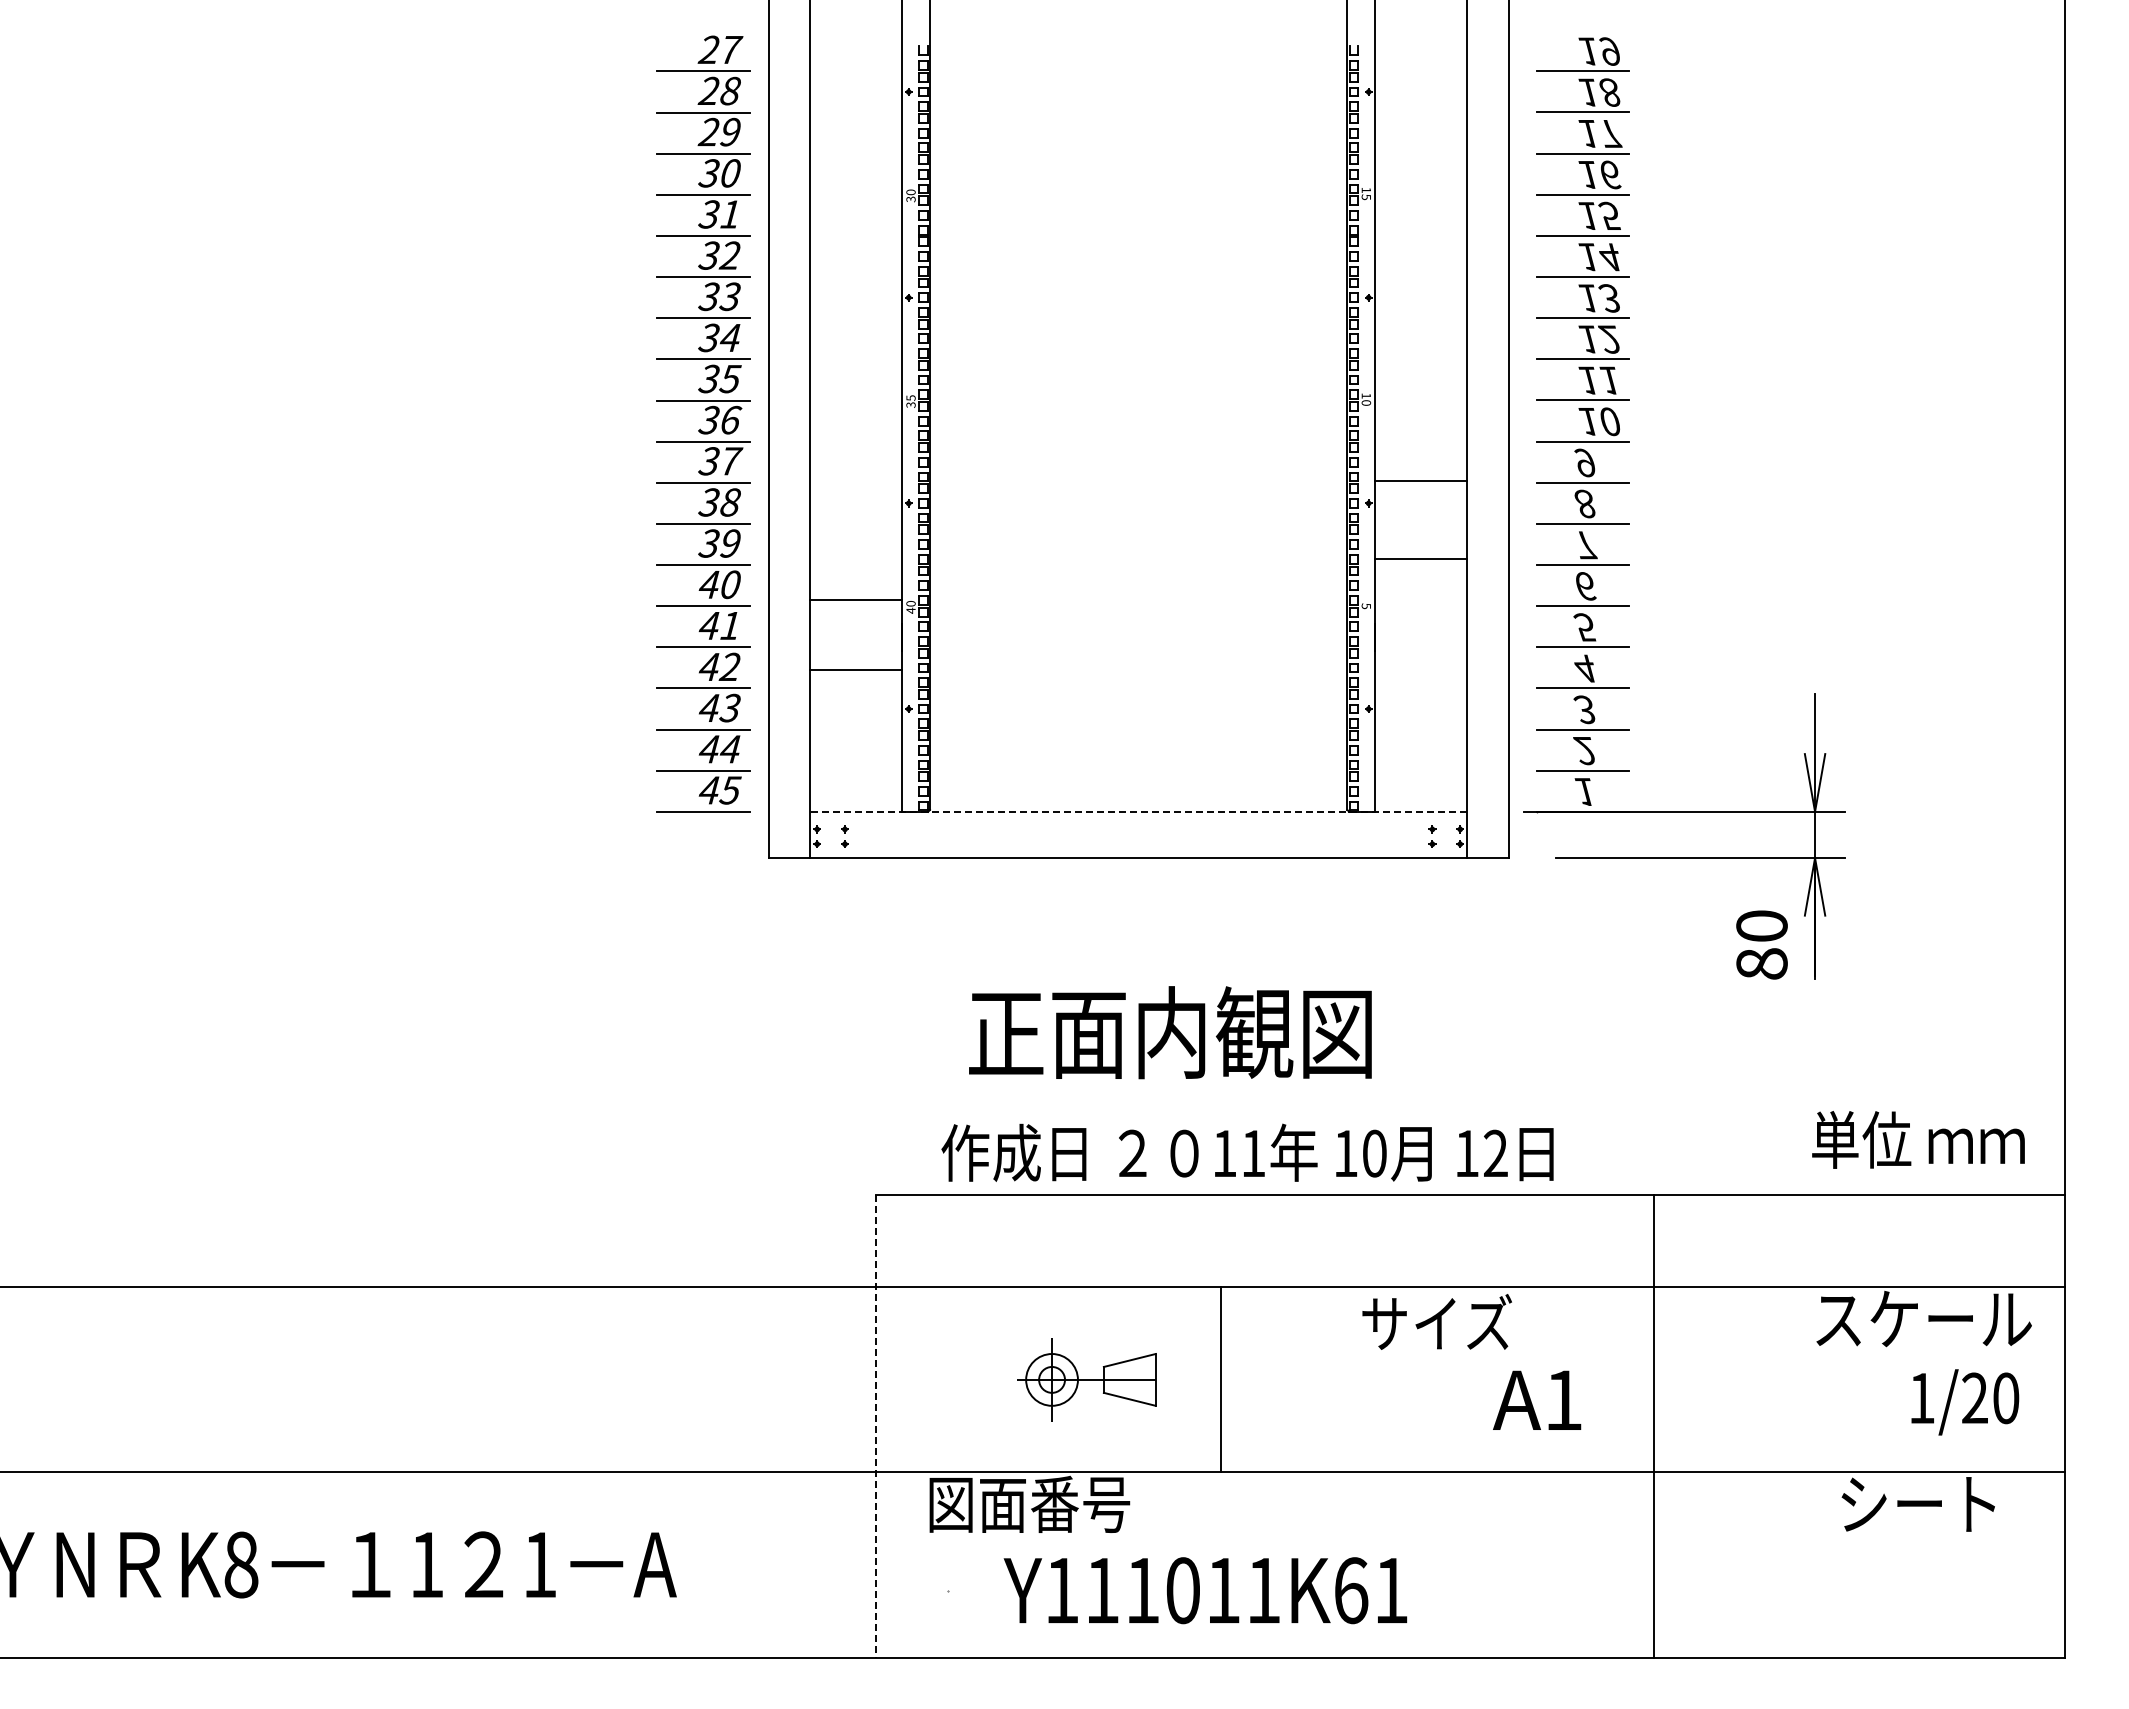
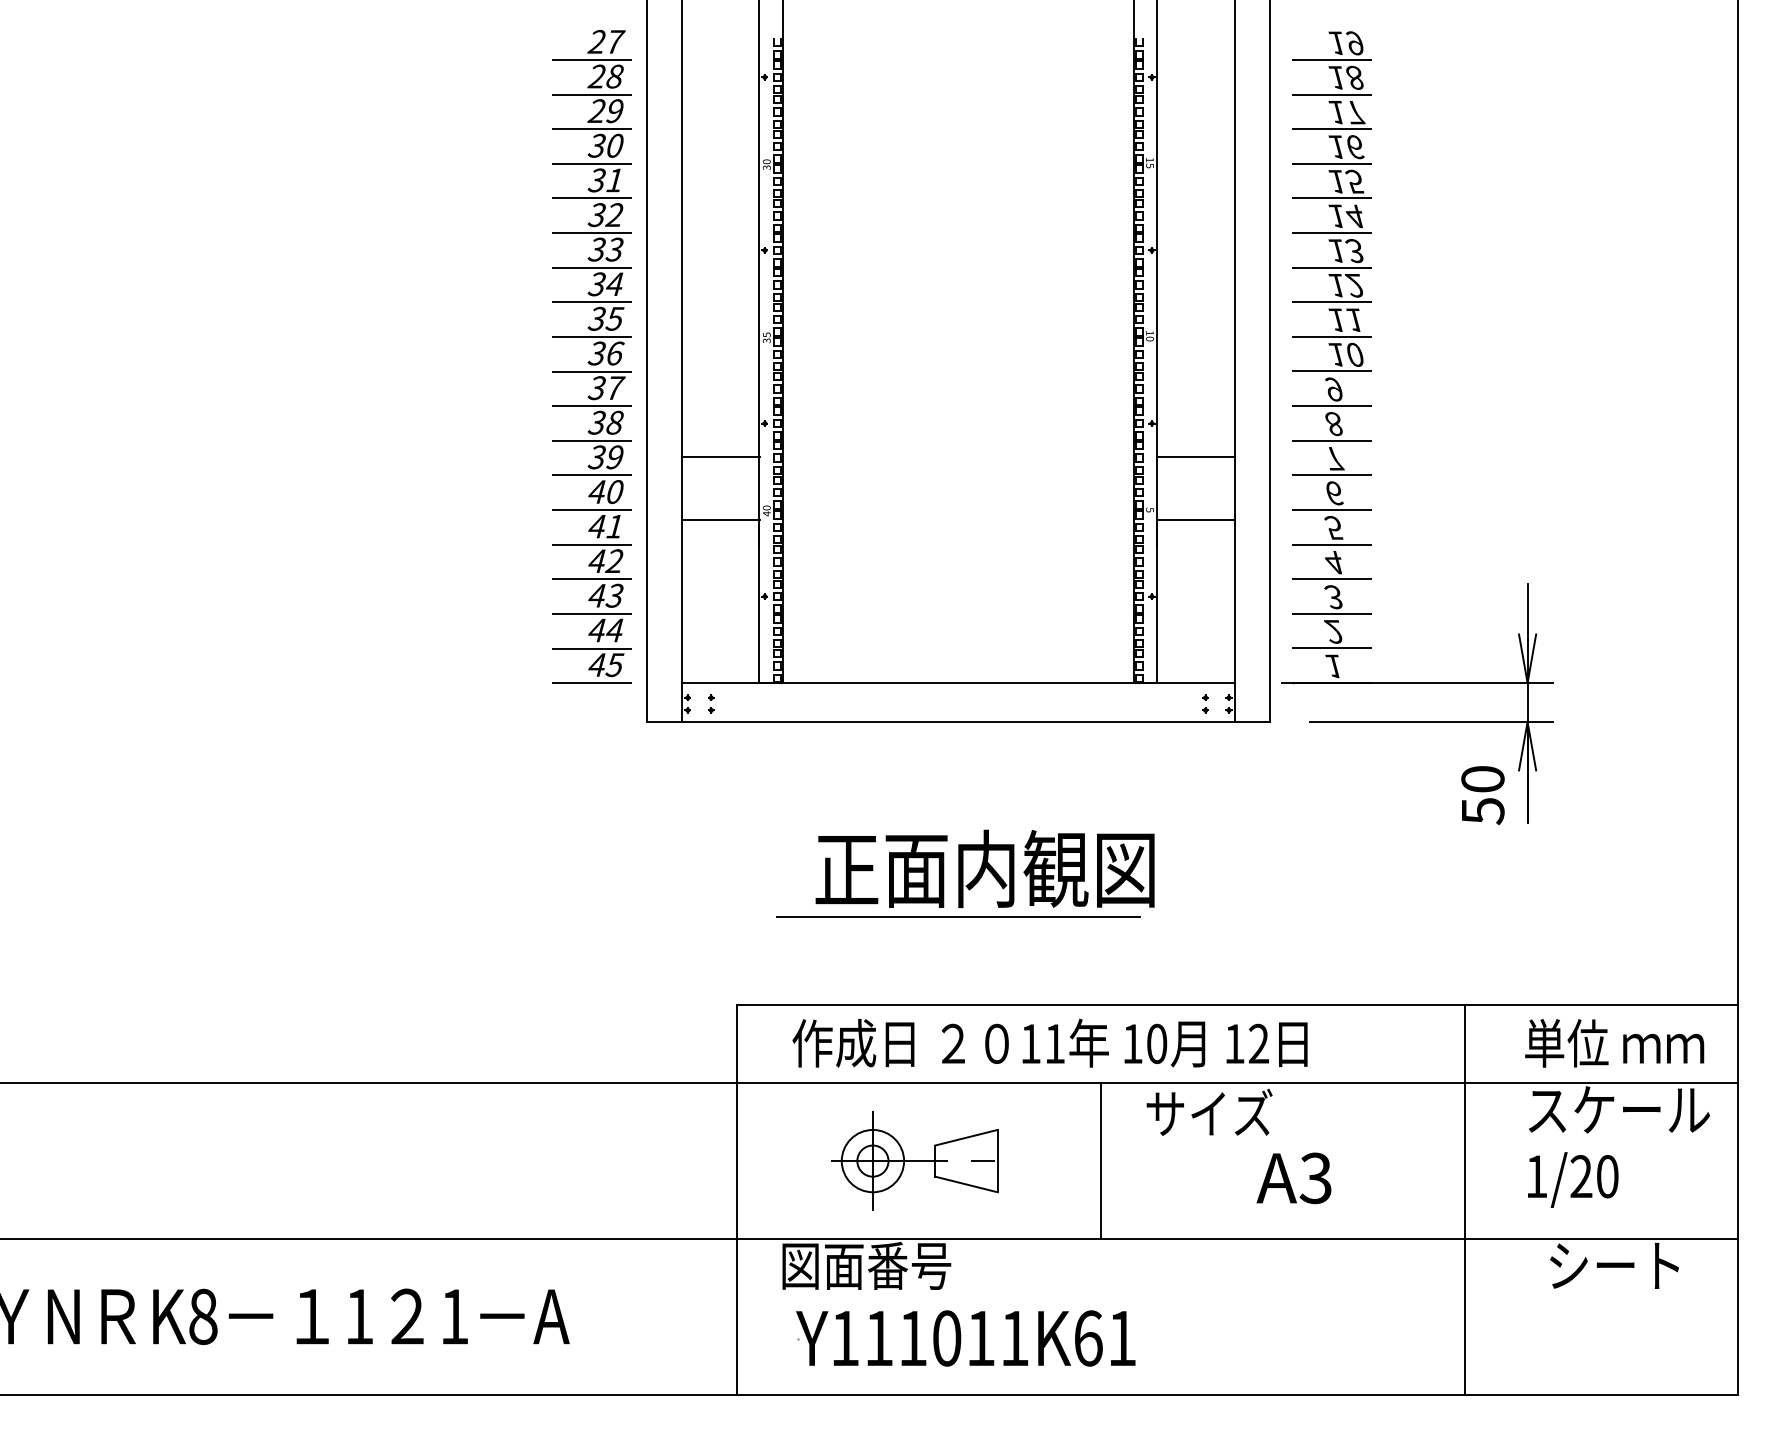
line: (1421, 481) -> (1196, 457), moved
line: (1421, 559) -> (1196, 519), moved
line: (856, 600) -> (720, 457), moved
line: (856, 670) -> (720, 519), moved
line: (1138, 811) -> (958, 682), dashed -> solid
text: (1761, 964) -> (1482, 811), 80 -> 50
line: (1138, 1089) -> (958, 916), added
text: (1918, 1139) -> (1614, 1042), moved
text: (1247, 1152) -> (1049, 1042), moved
part: (1086, 1379) -> (914, 1160), size x1.43
line: (1220, 1379) -> (1101, 1160), moved
text: (1562, 1399) -> (1315, 1177), A1 -> A3
text: (1965, 1402) -> (1573, 1180), moved
line: (1654, 1425) -> (1465, 1199), moved
line: (875, 1426) -> (736, 1200), dashed -> solid
text: (1205, 1590) -> (965, 1338), moved

